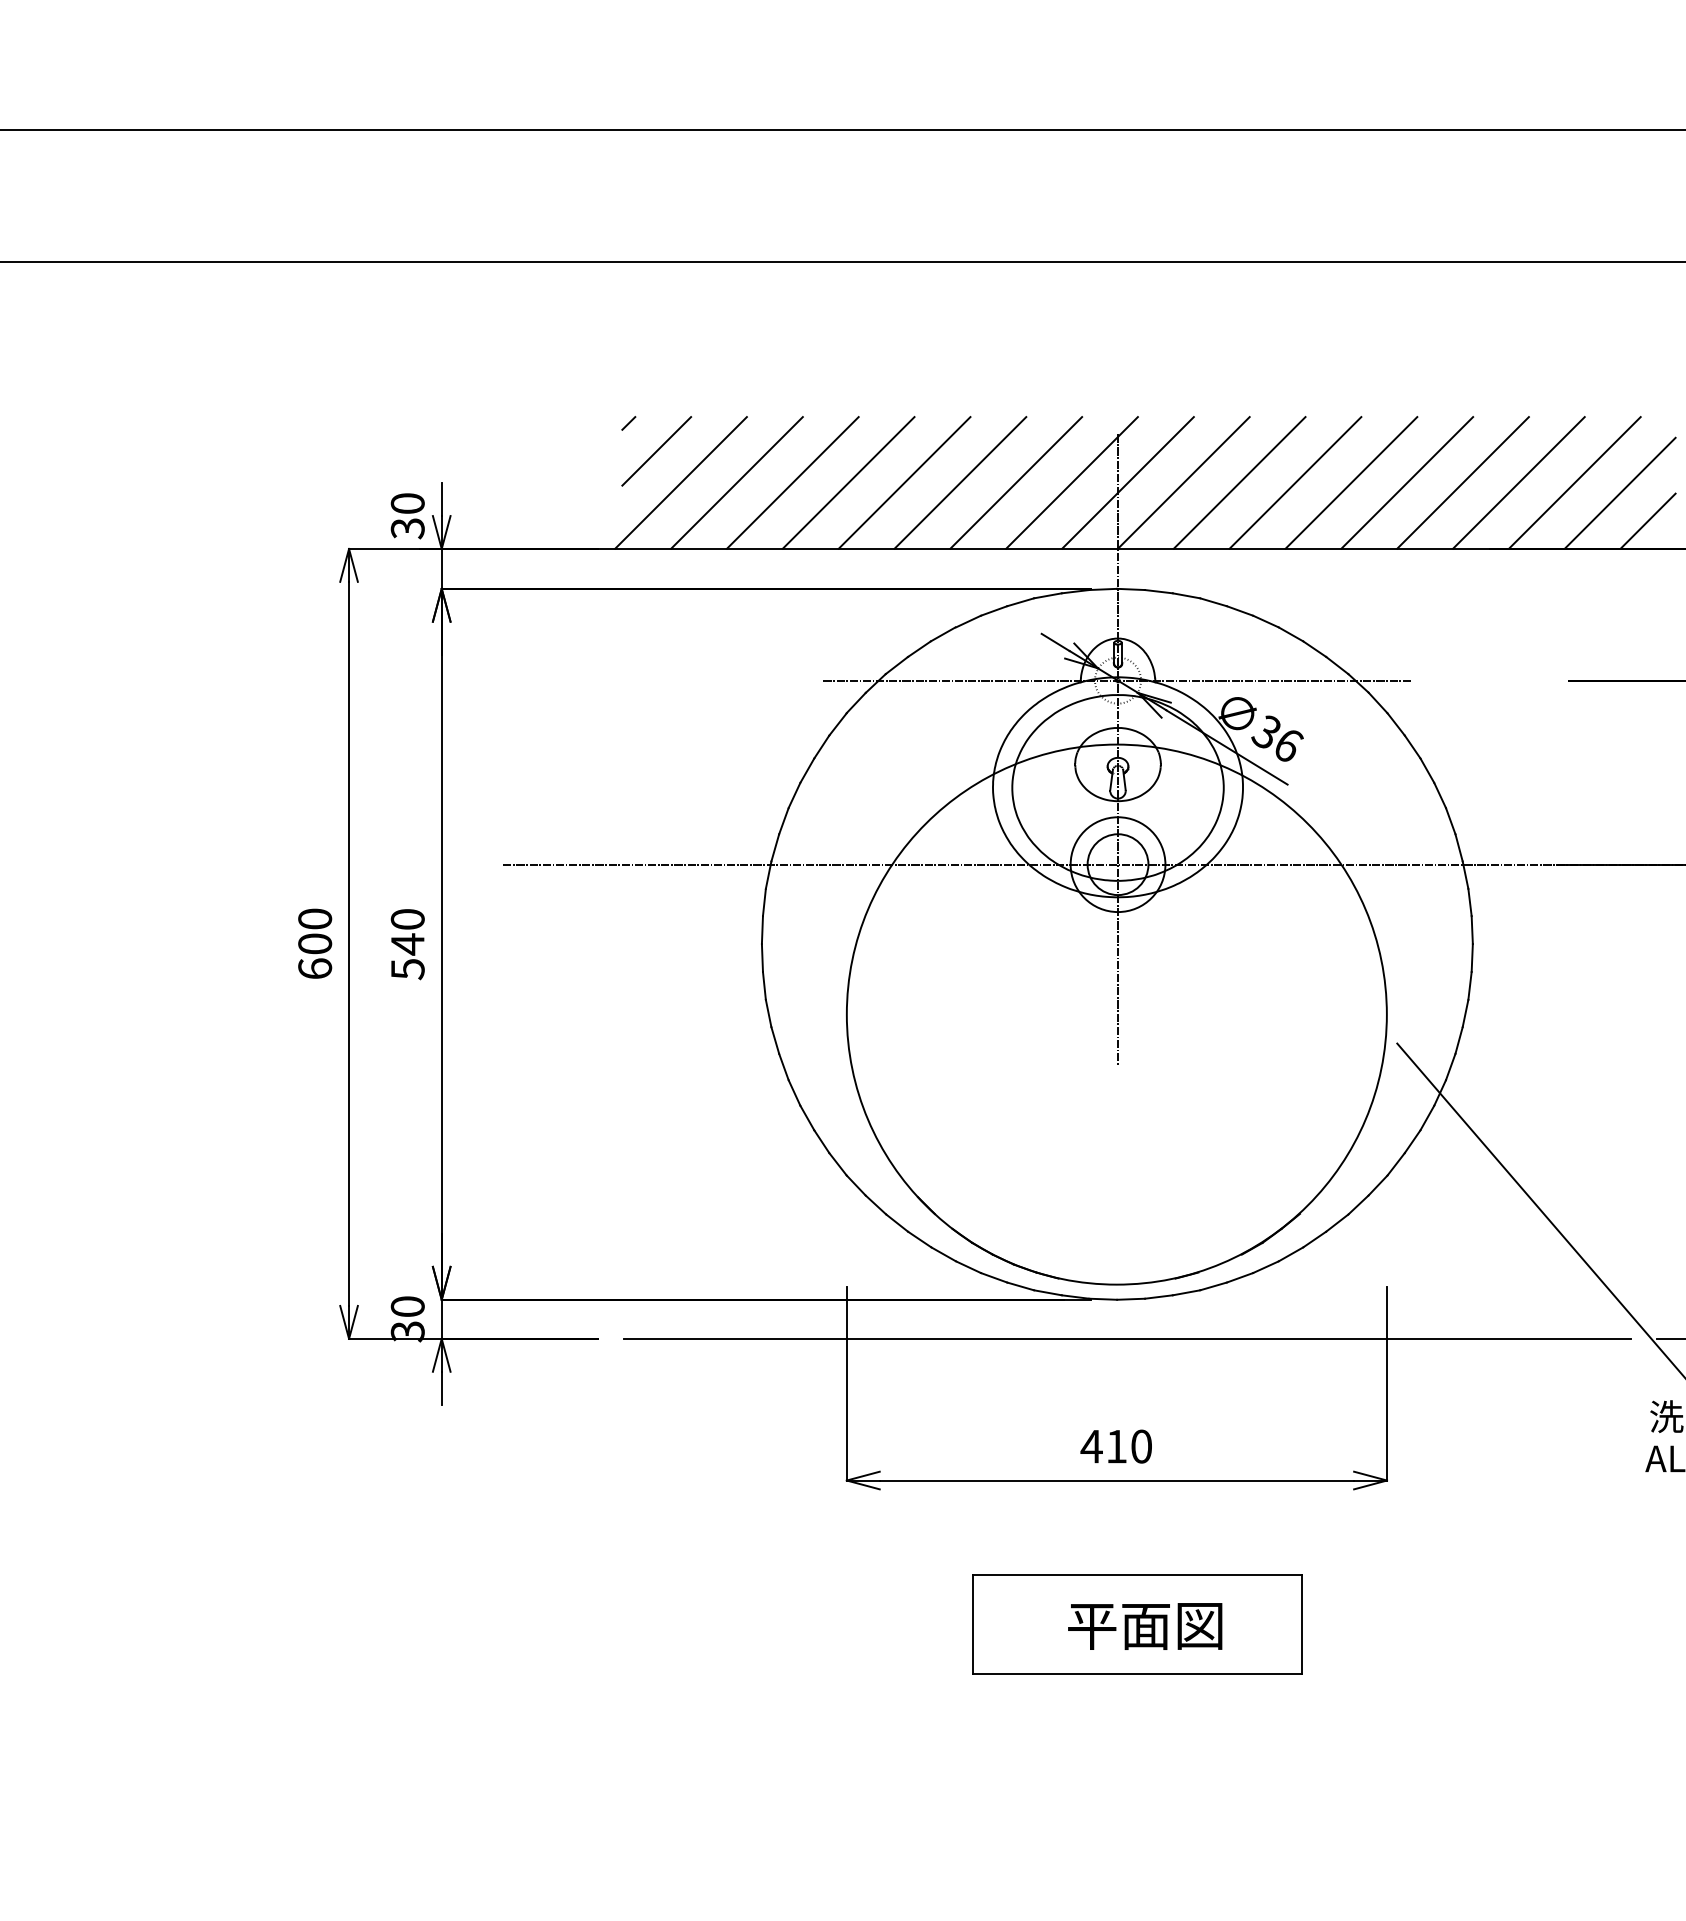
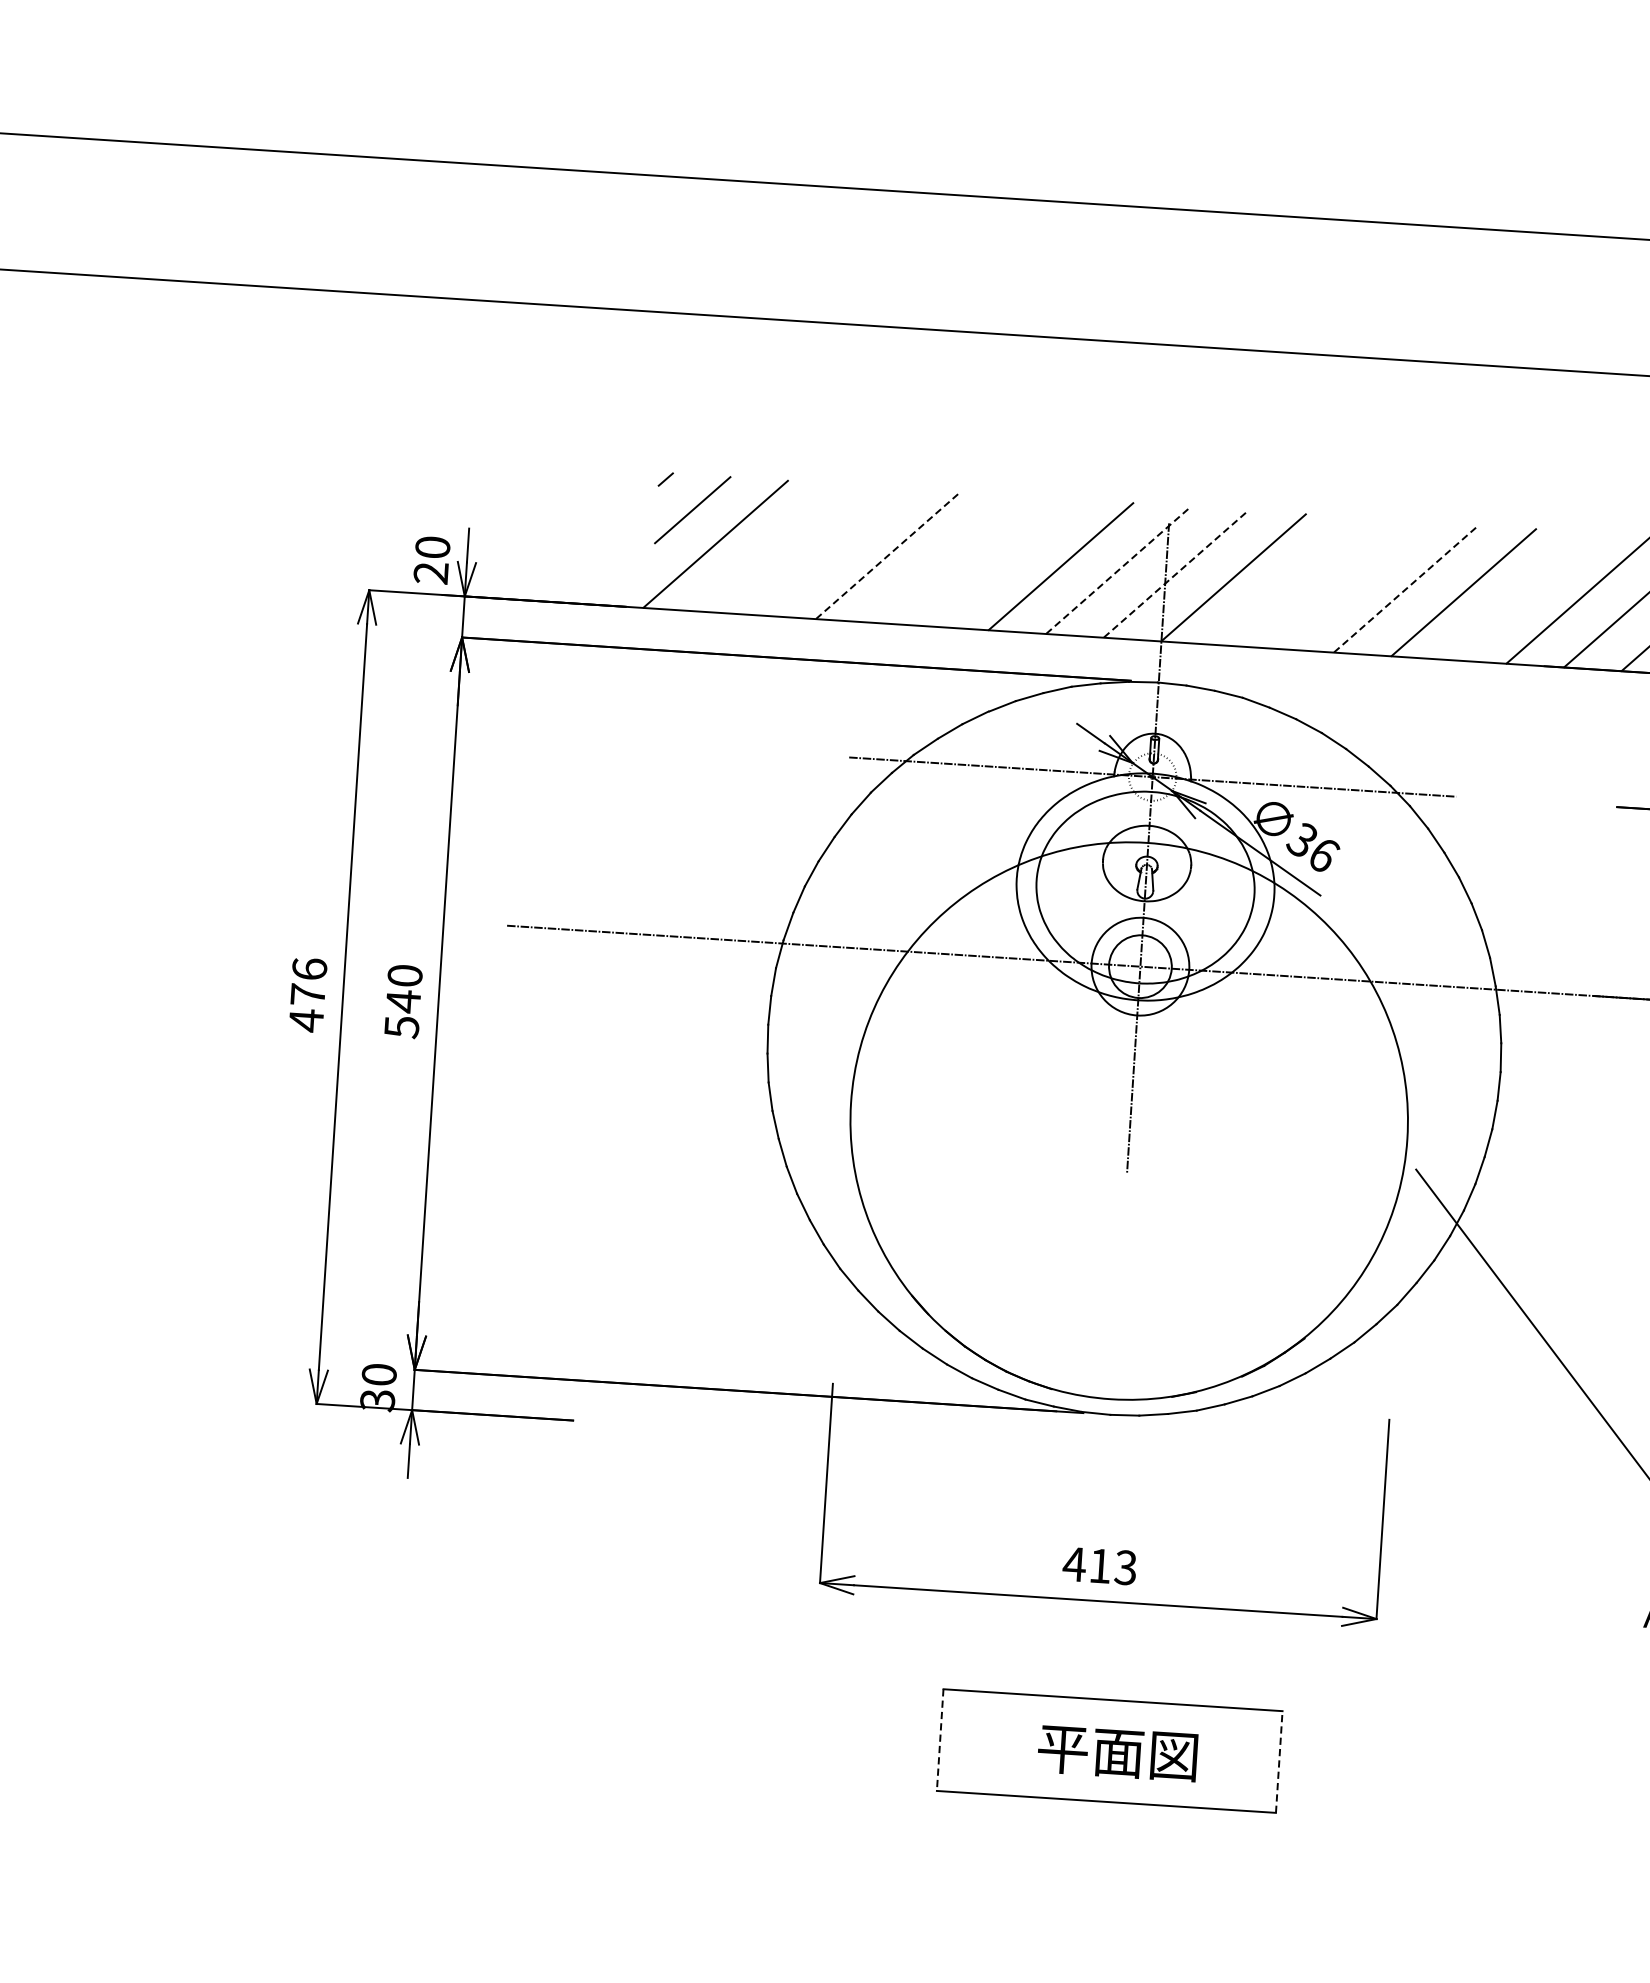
line: (736, 482) -> (772, 547), removed
line: (792, 482) -> (830, 551), removed
line: (849, 482) -> (889, 555), solid -> dashed
line: (904, 482) -> (945, 558), removed
line: (960, 482) -> (1003, 562), removed
line: (1072, 482) -> (1118, 569), solid -> dashed
line: (1128, 482) -> (1176, 573), solid -> dashed
line: (1239, 482) -> (1291, 581), removed
line: (1295, 482) -> (1348, 584), removed
line: (1351, 482) -> (1406, 588), solid -> dashed
line: (1462, 482) -> (1520, 595), removed
text: (407, 528) -> (430, 573), 30 -> 20
text: (315, 944) -> (308, 995), 600 -> 476
line: (1127, 1338) -> (1118, 1455), removed
text: (1140, 1446) -> (1124, 1567), 410 -> 413
line: (1301, 1624) -> (1278, 1761), solid -> dashed
line: (972, 1625) -> (939, 1740), solid -> dashed

